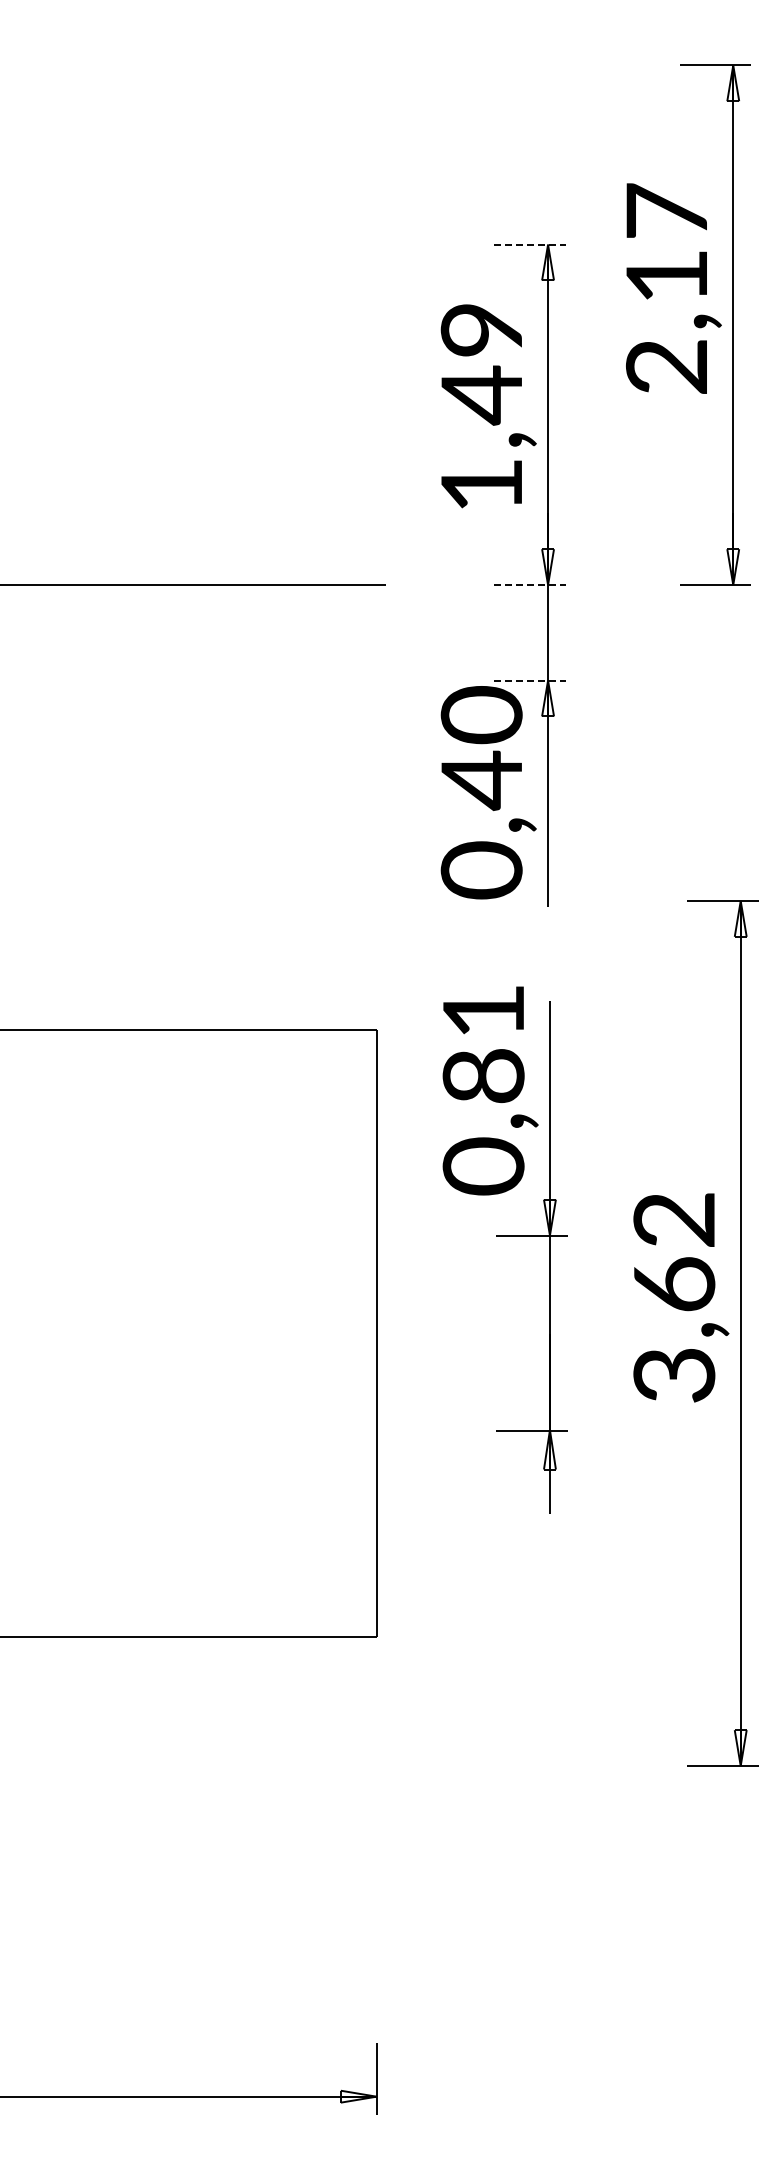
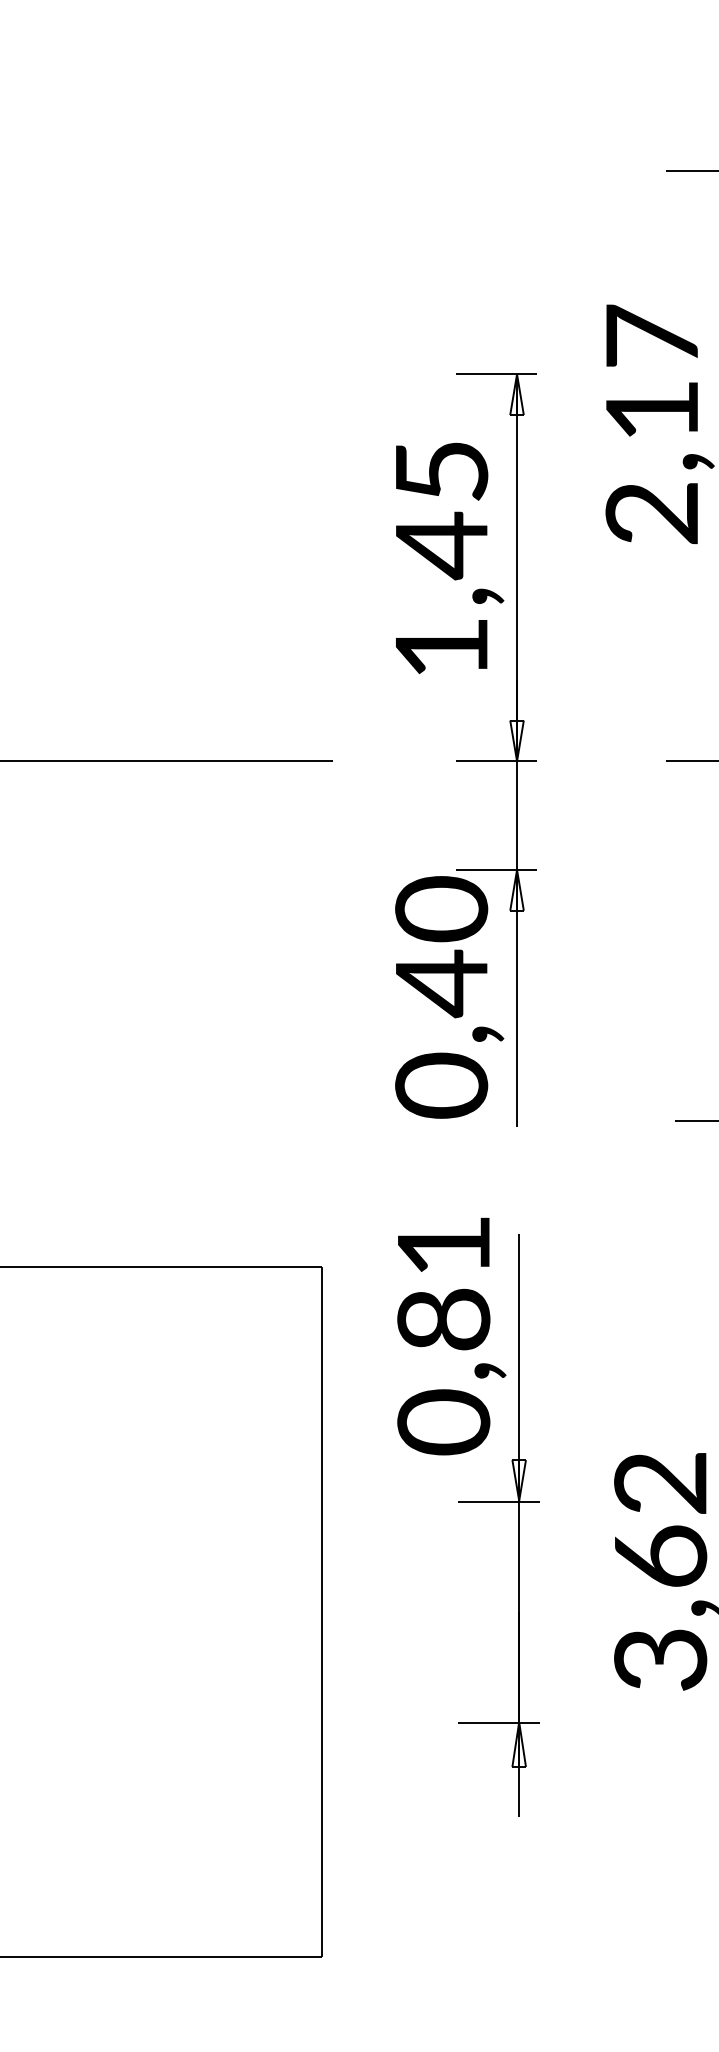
line: (530, 244) -> (497, 374), dashed -> solid
text: (481, 330) -> (441, 471), 1,49 -> 1,45
line: (530, 585) -> (497, 761), dashed -> solid
line: (530, 680) -> (497, 869), dashed -> solid

